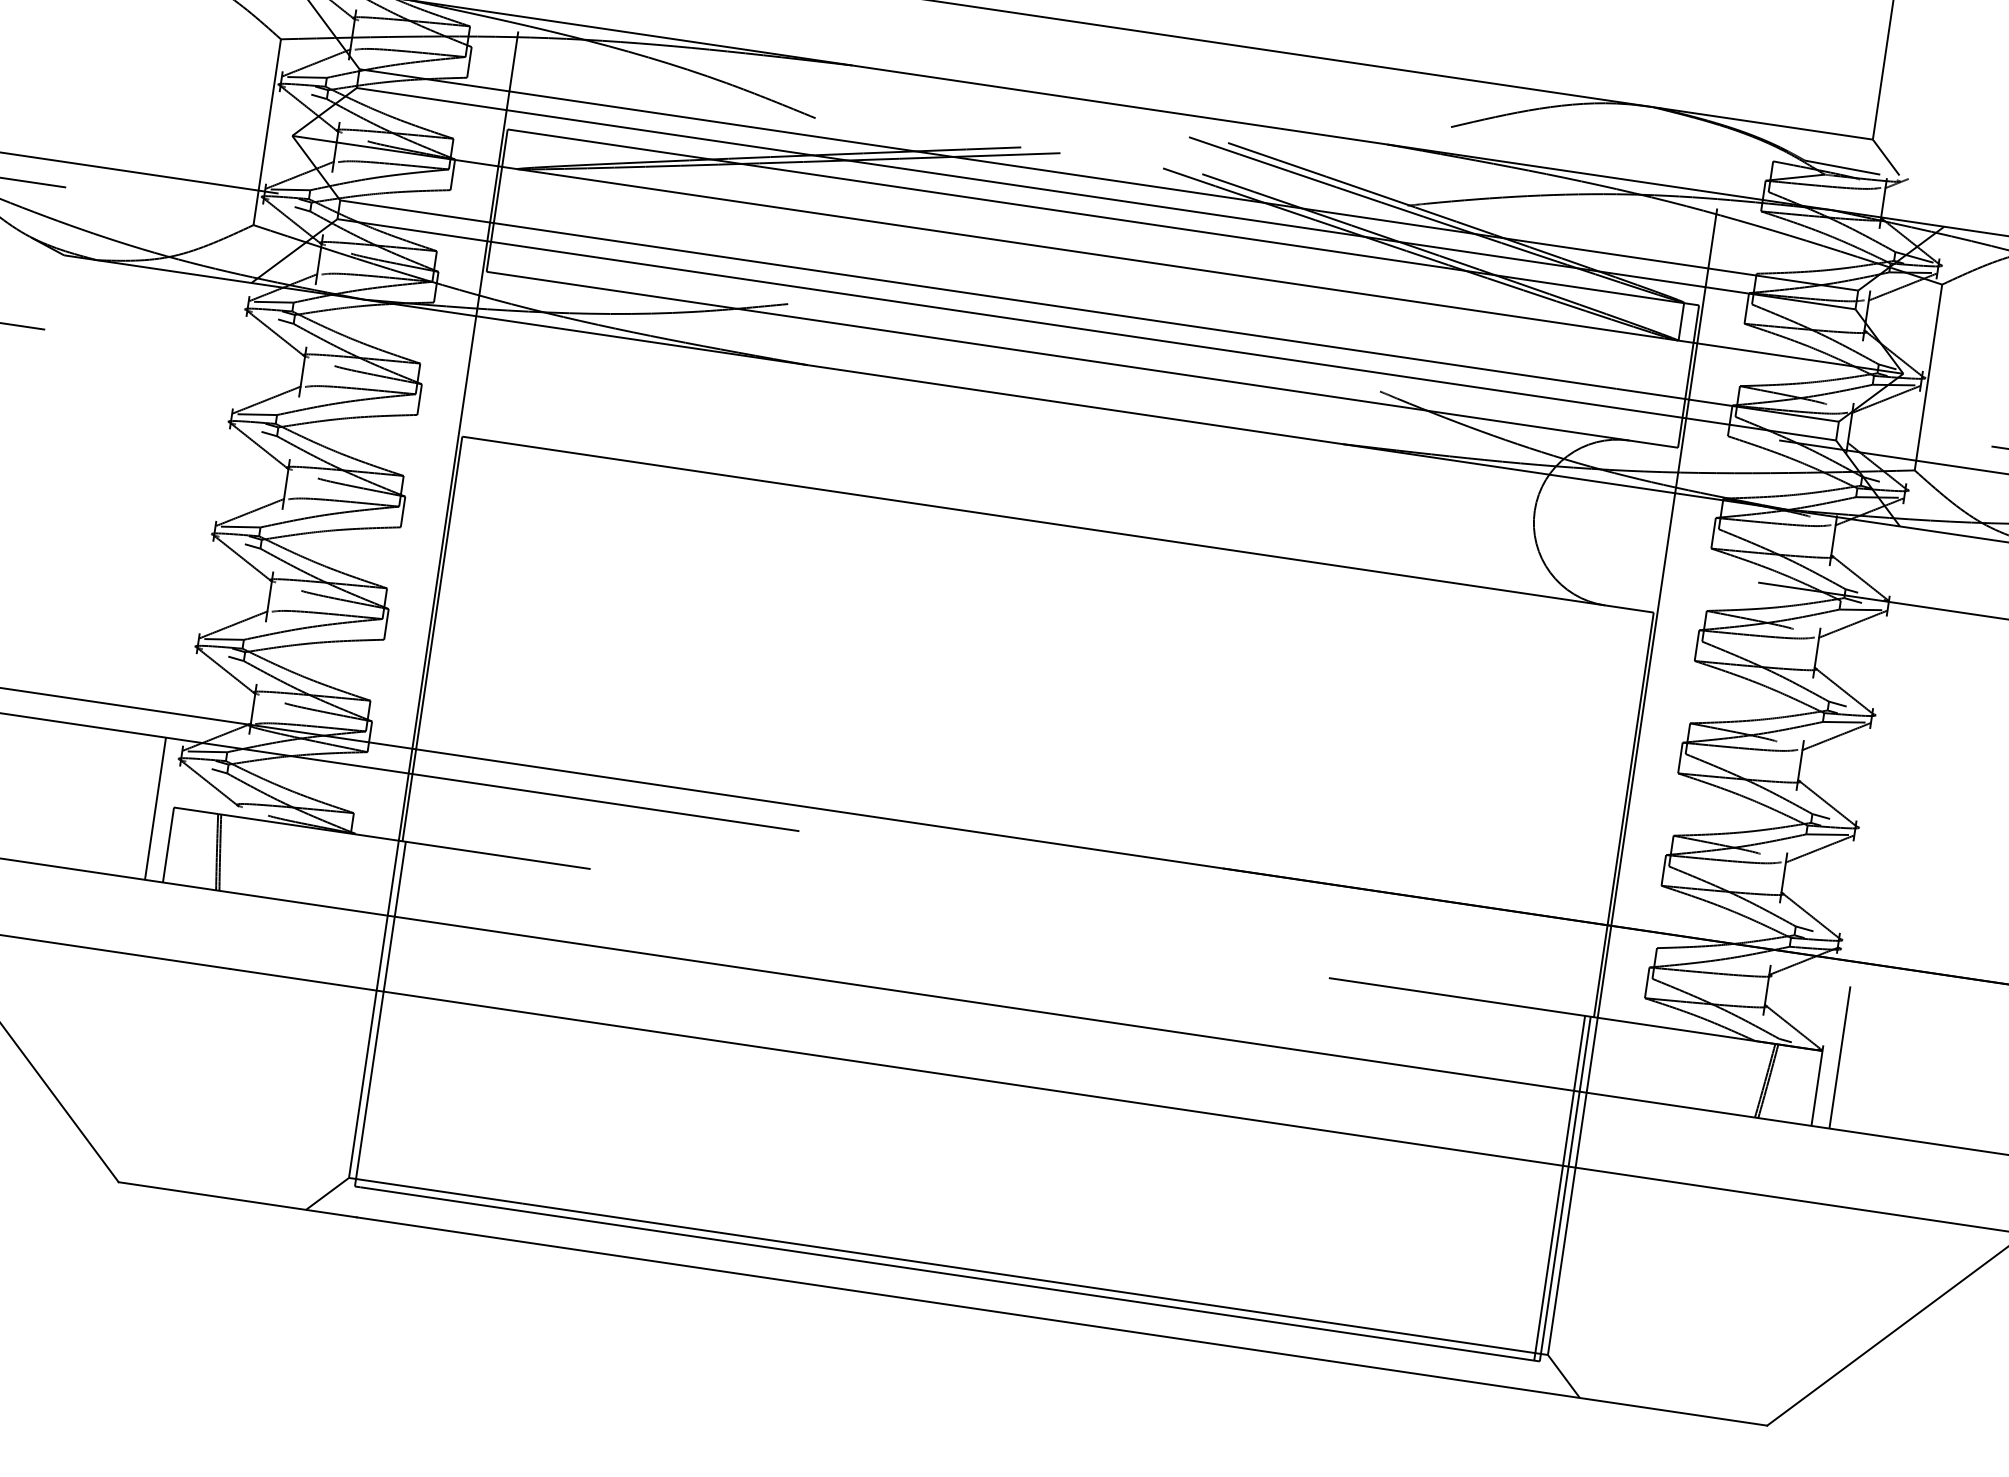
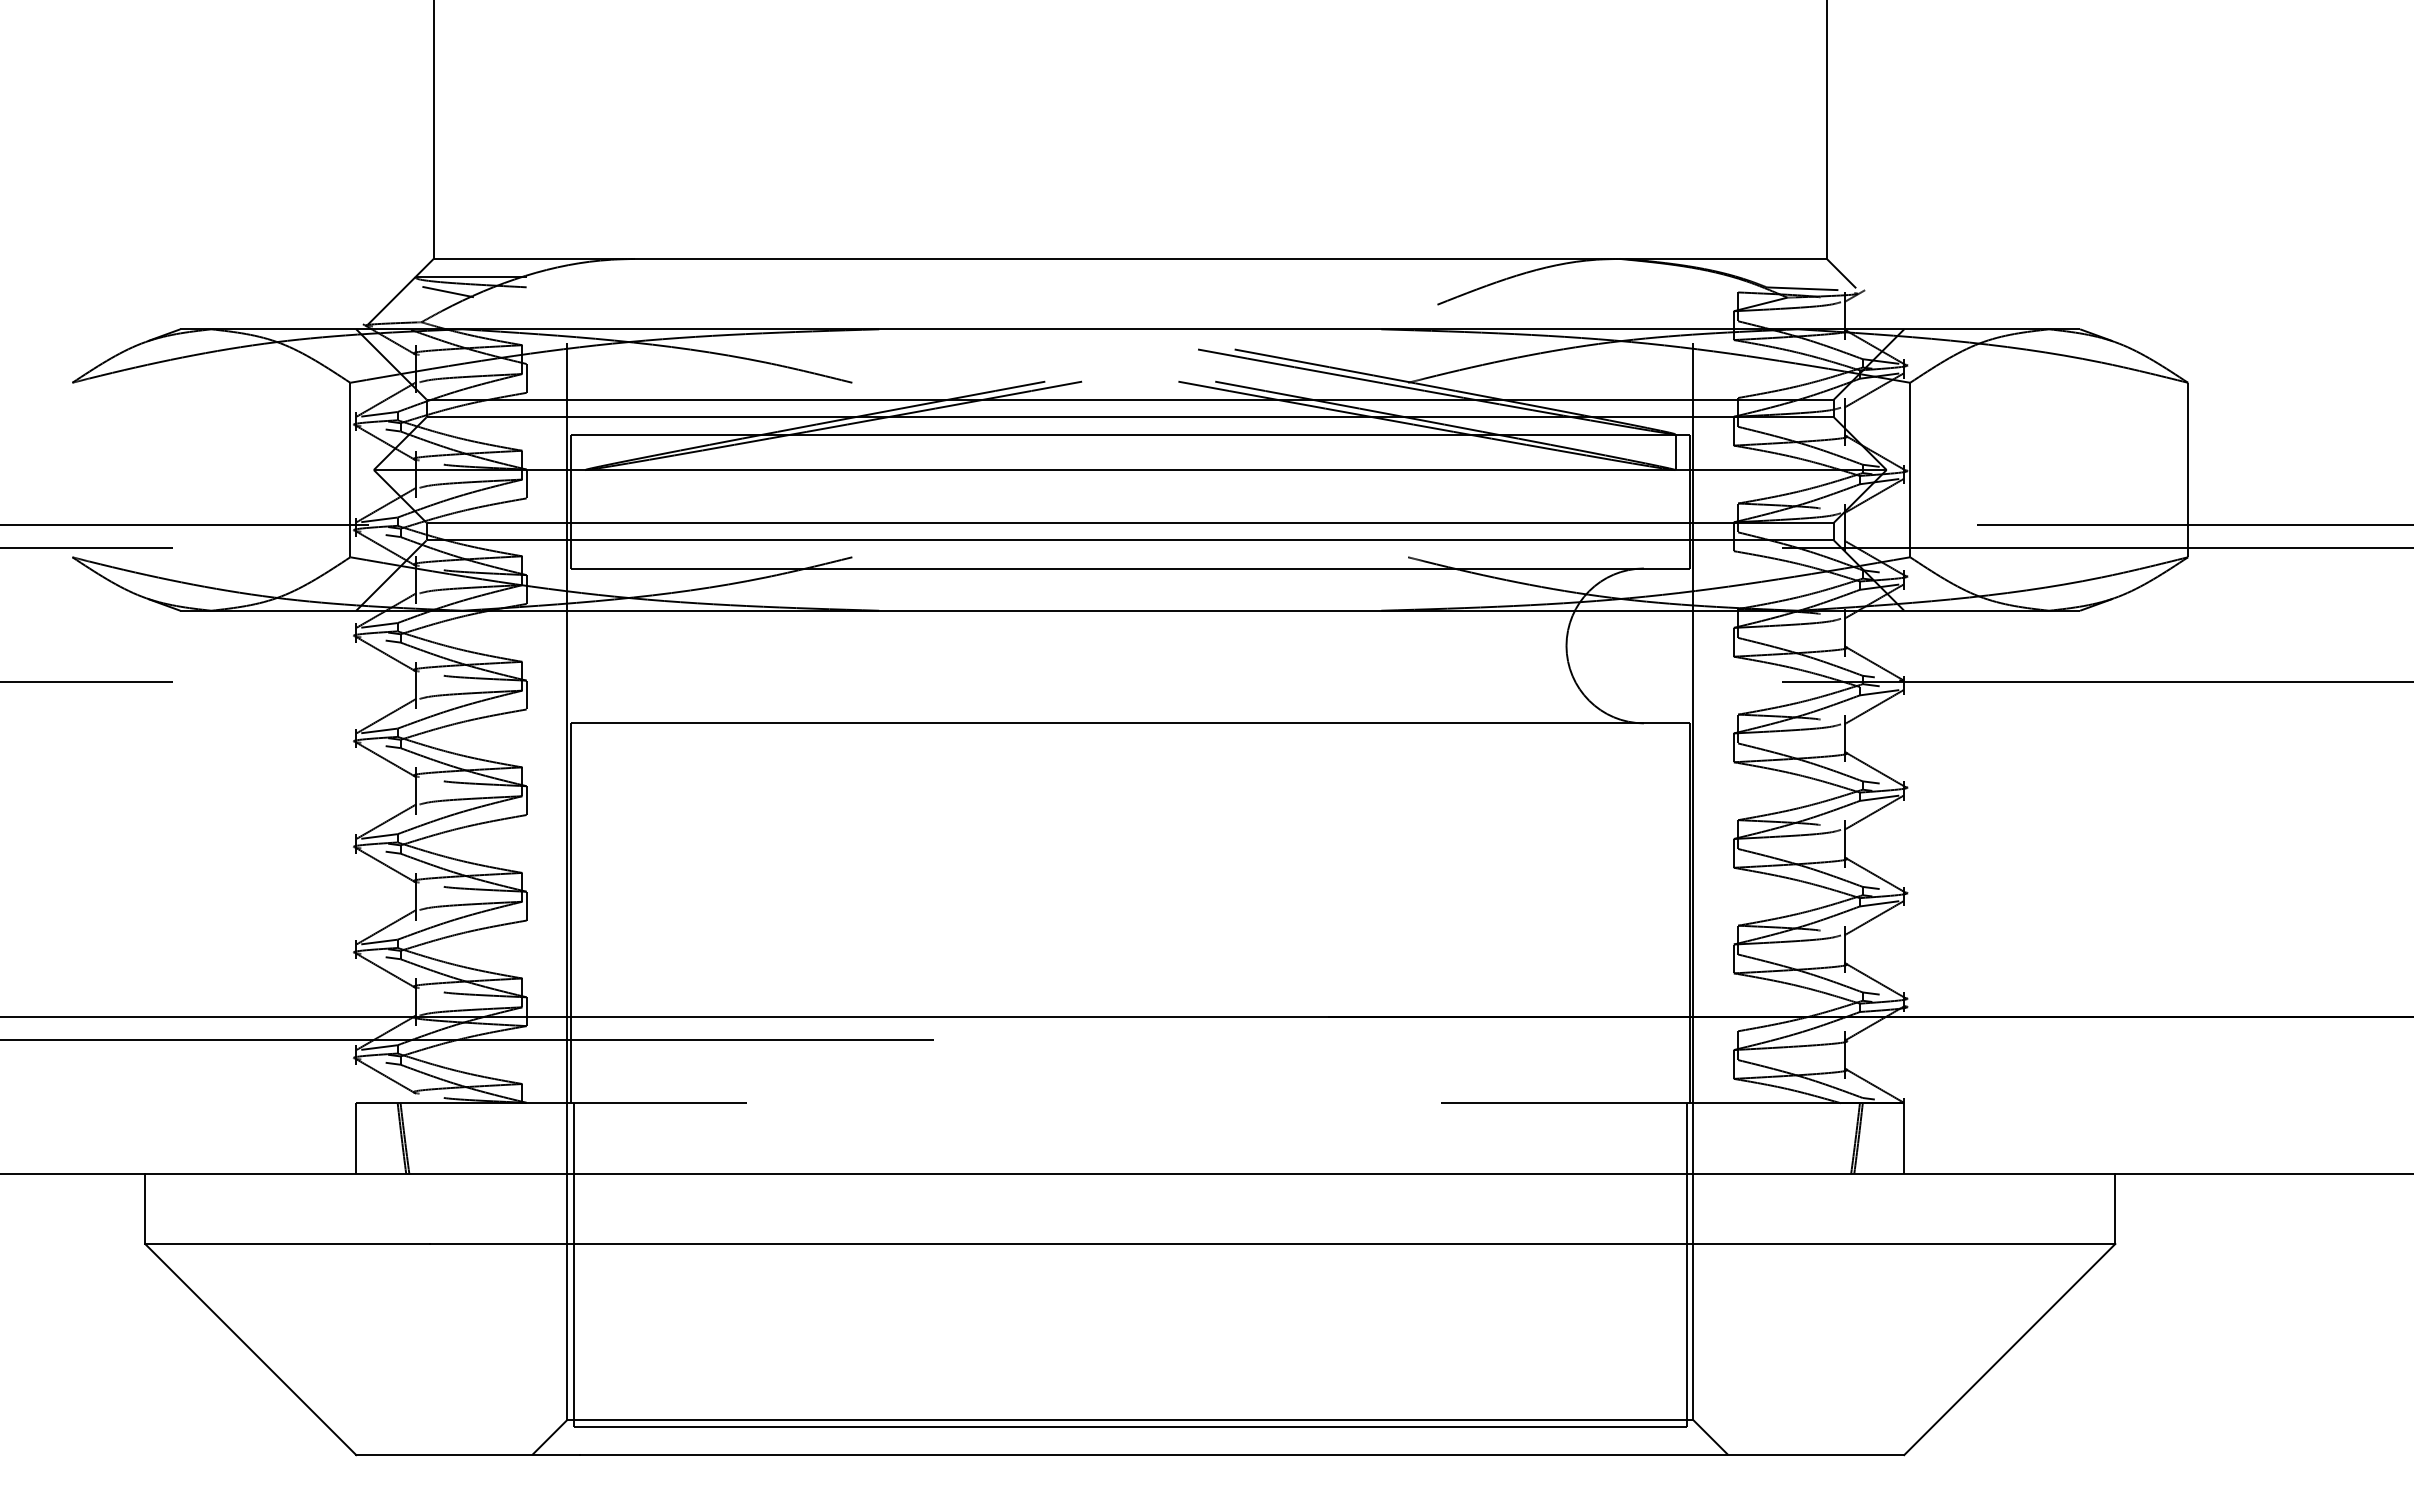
line: (155, 808) -> (339, 1106), removed
line: (1840, 1057) -> (1921, 1106), removed
line: (1559, 1187) -> (1681, 1264), removed

